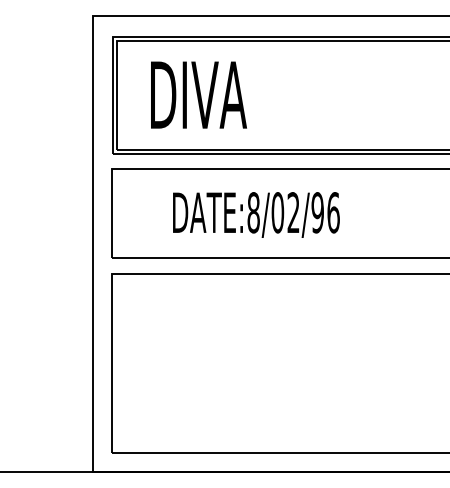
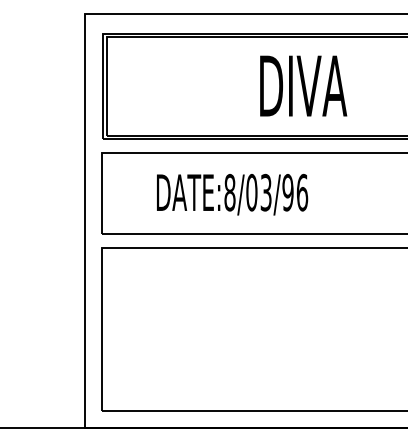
text: (198, 94) -> (303, 85), moved
text: (293, 212) -> (266, 192), DATE:8/02/96 -> DATE:8/03/96

